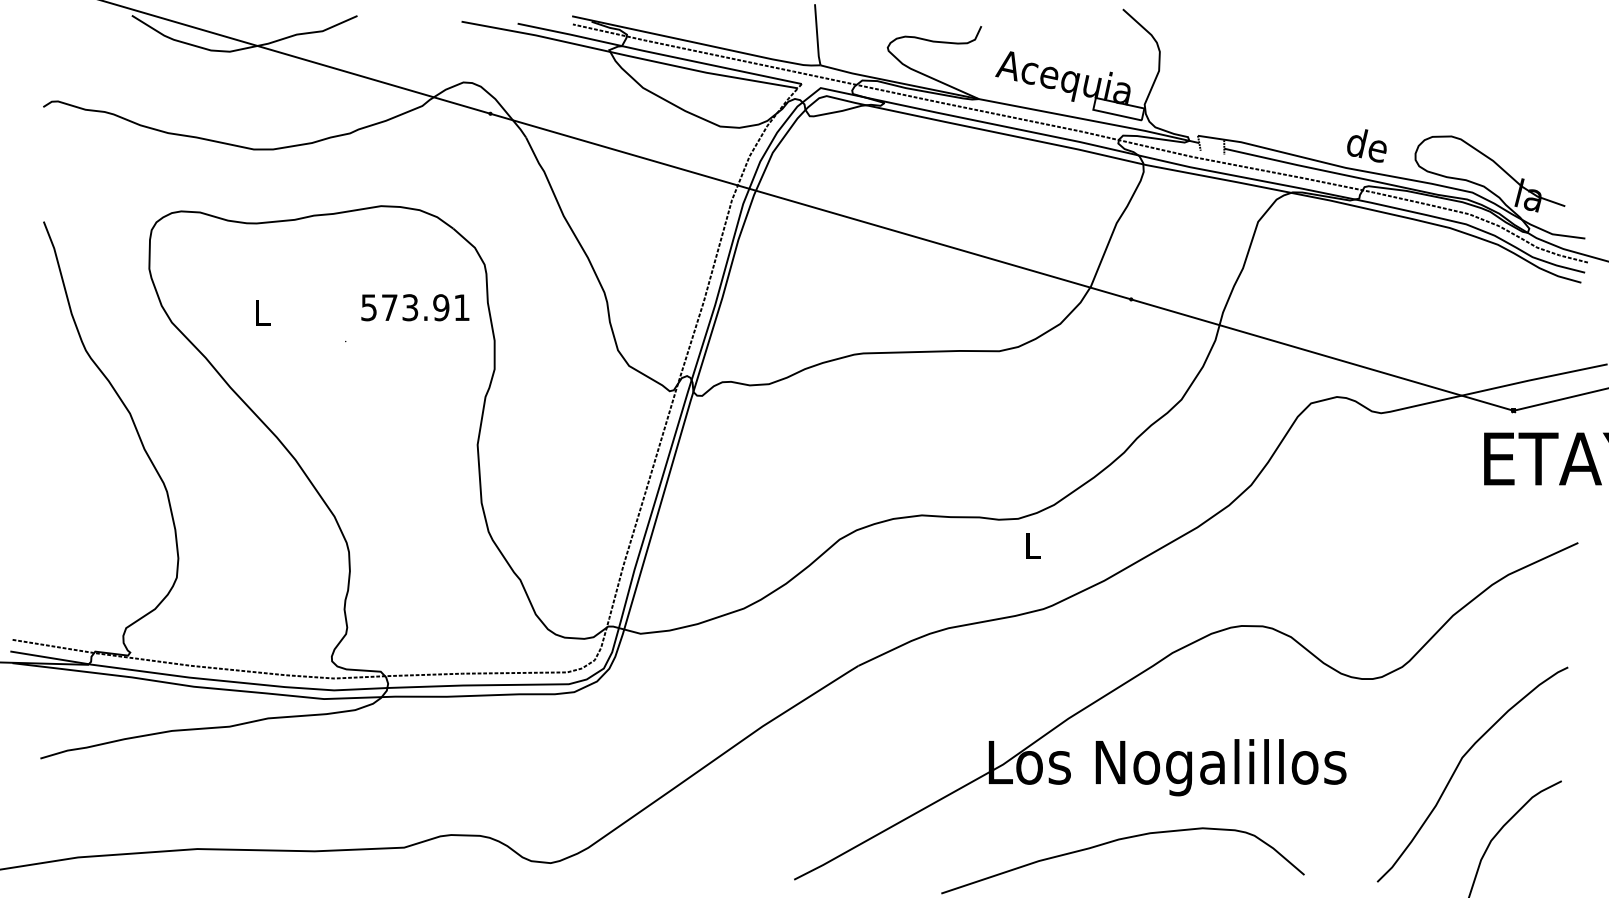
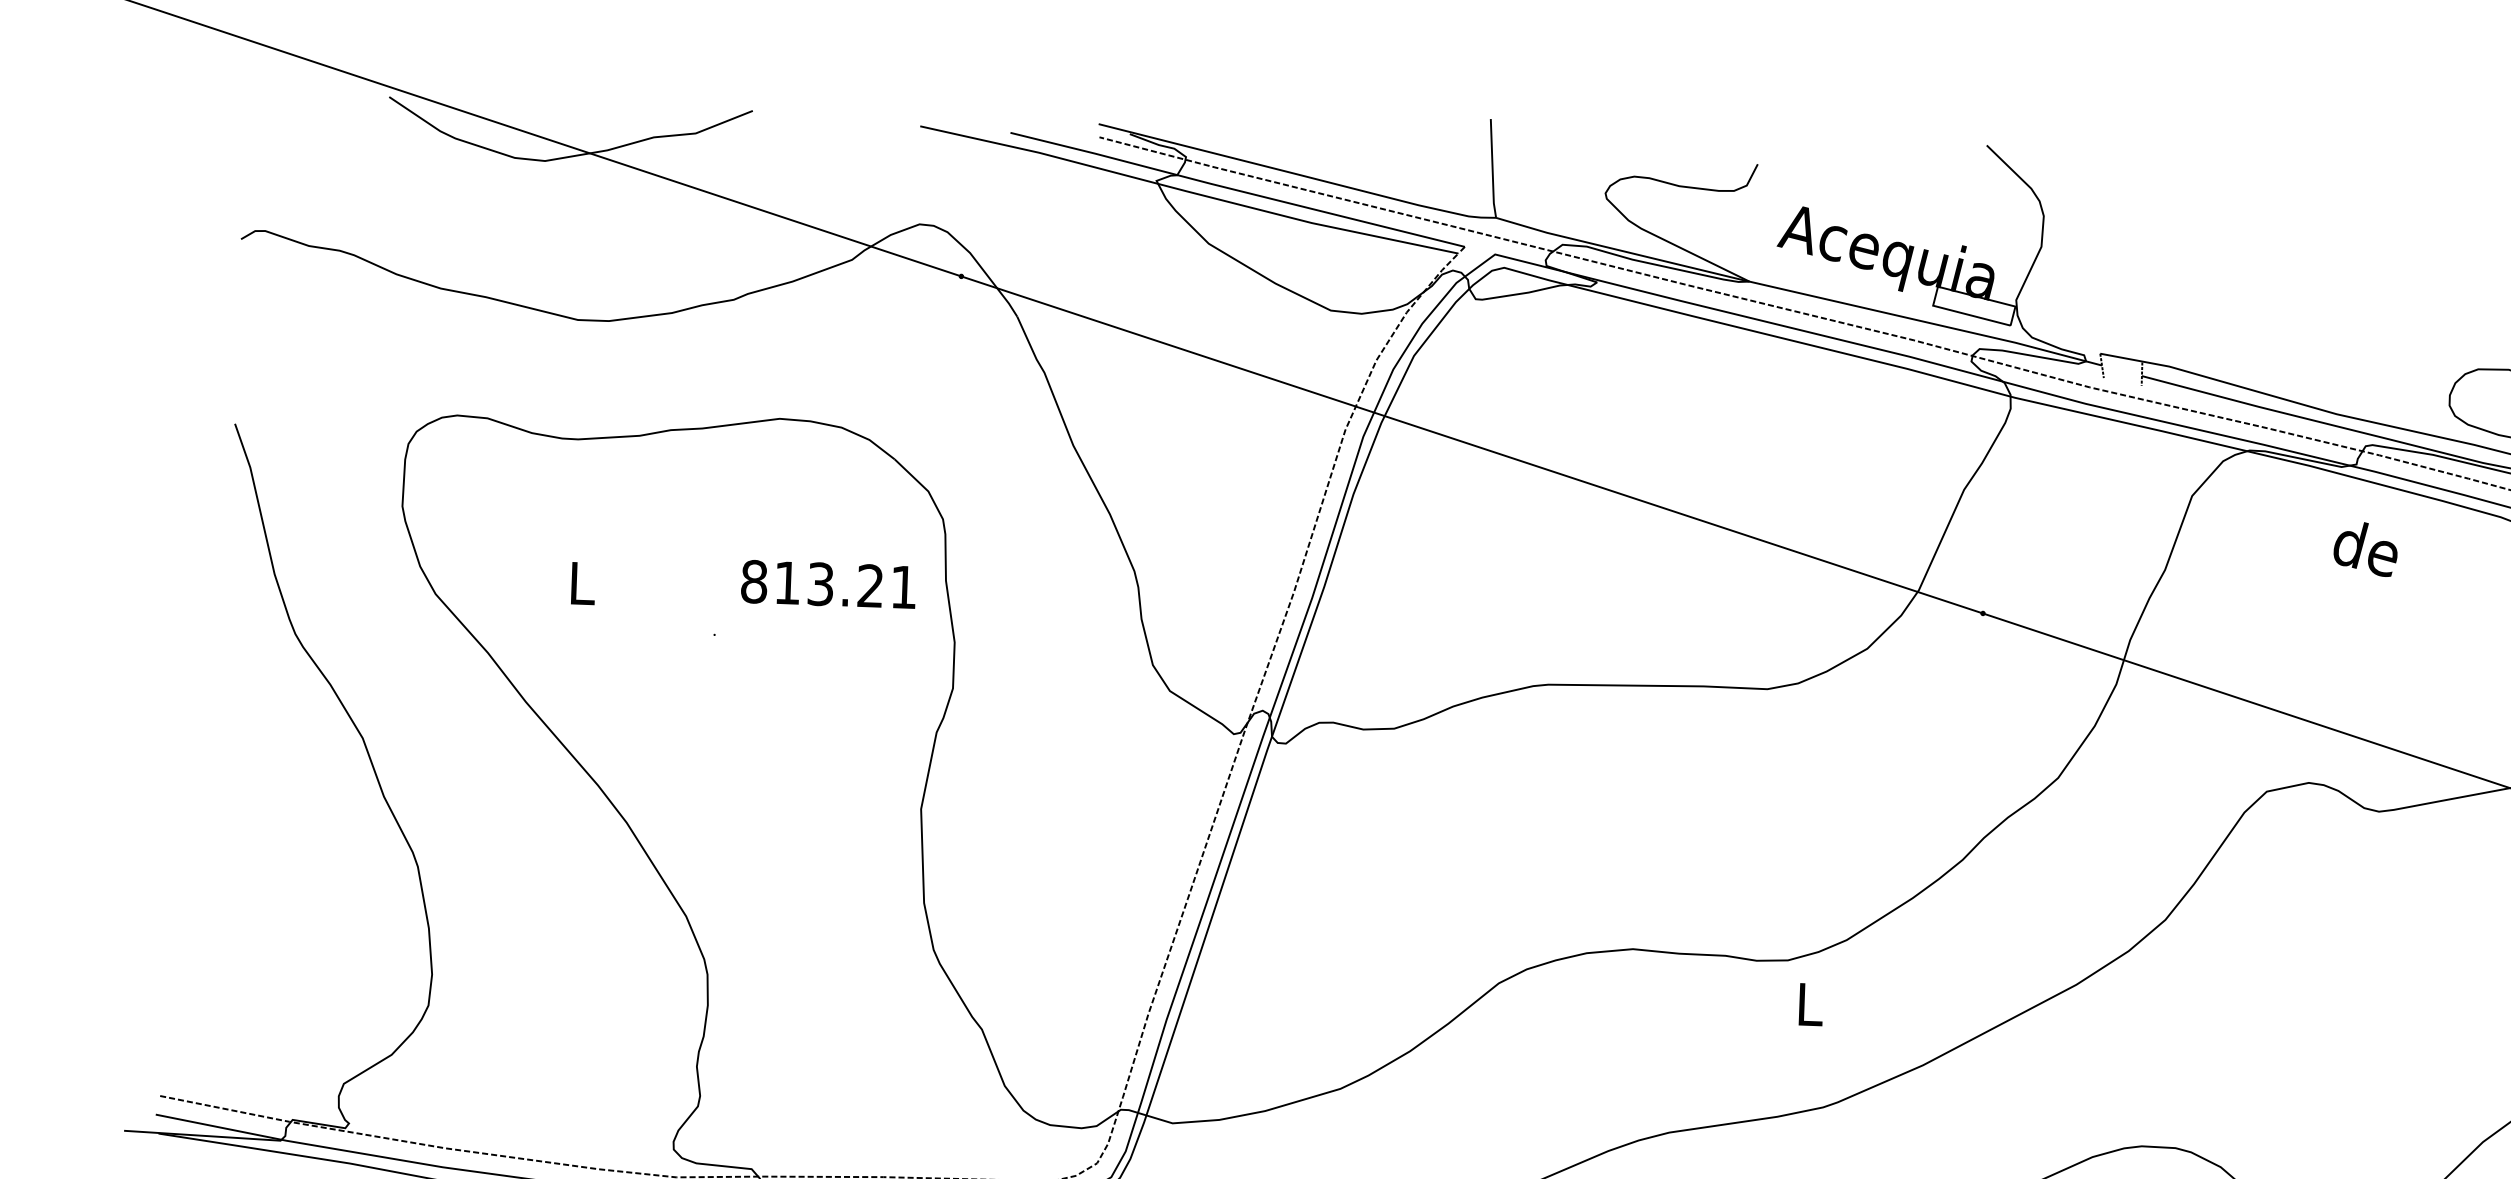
text: (1366, 145) -> (2365, 548), moved
text: (405, 307) -> (812, 583), 573.91 -> 813.21

